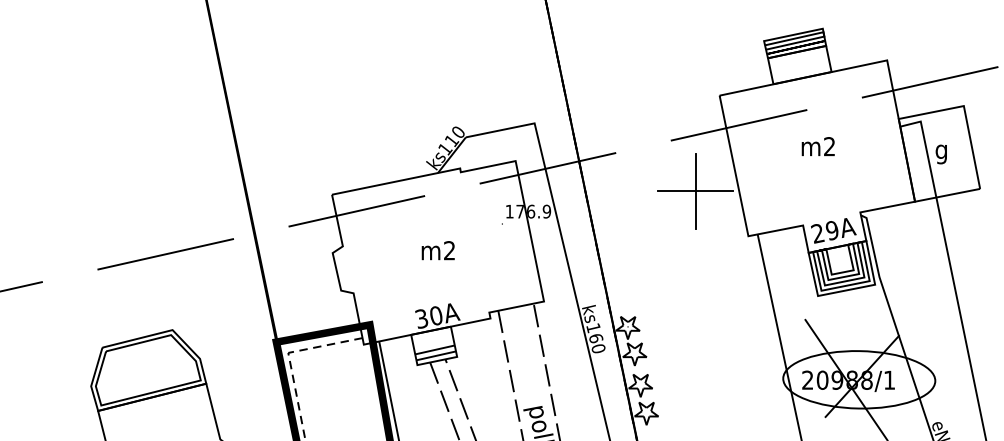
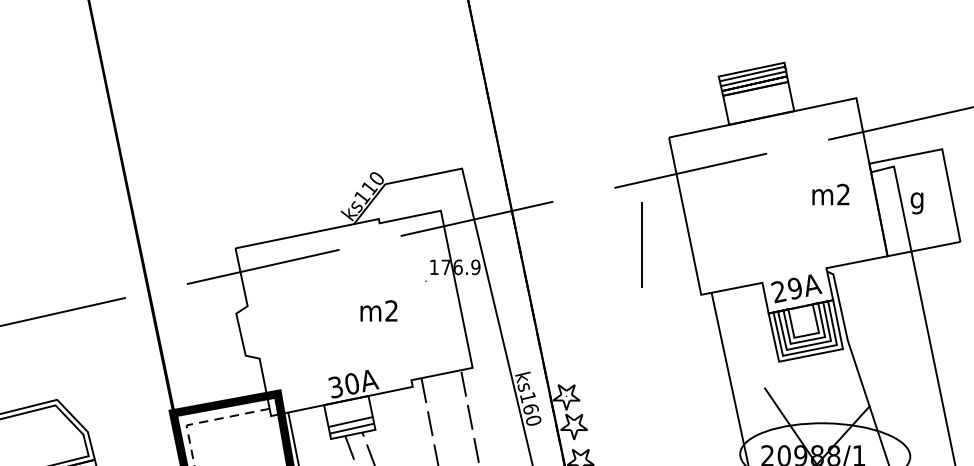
text: (817, 146) -> (829, 194), moved
line: (695, 191) -> (642, 244), removed
text: (437, 250) -> (378, 310), moved

